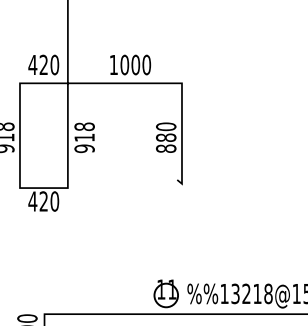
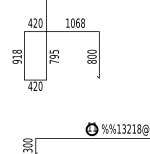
text: (141, 63) -> (80, 22), 1000 -> 1068
text: (82, 137) -> (53, 56), 918 -> 795
text: (167, 137) -> (92, 56), 880 -> 800

